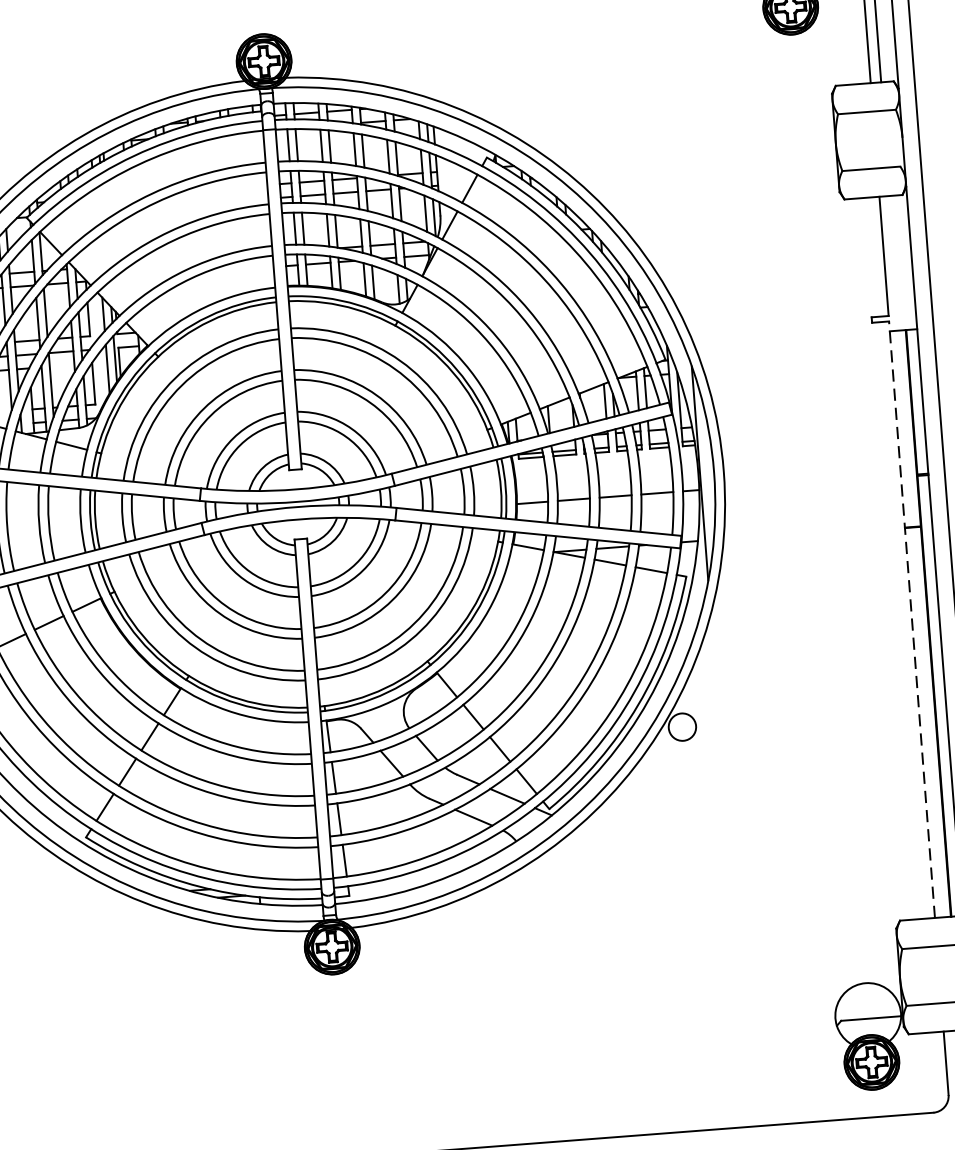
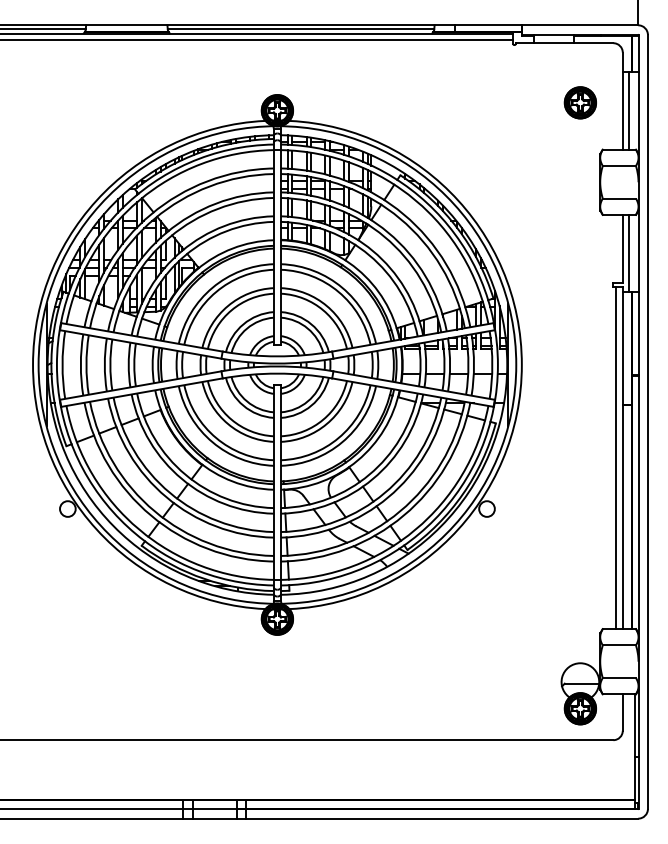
line: (894, 263) -> (628, 253), added
line: (911, 619) -> (622, 457), dashed -> solid
line: (901, 620) -> (616, 457), added

